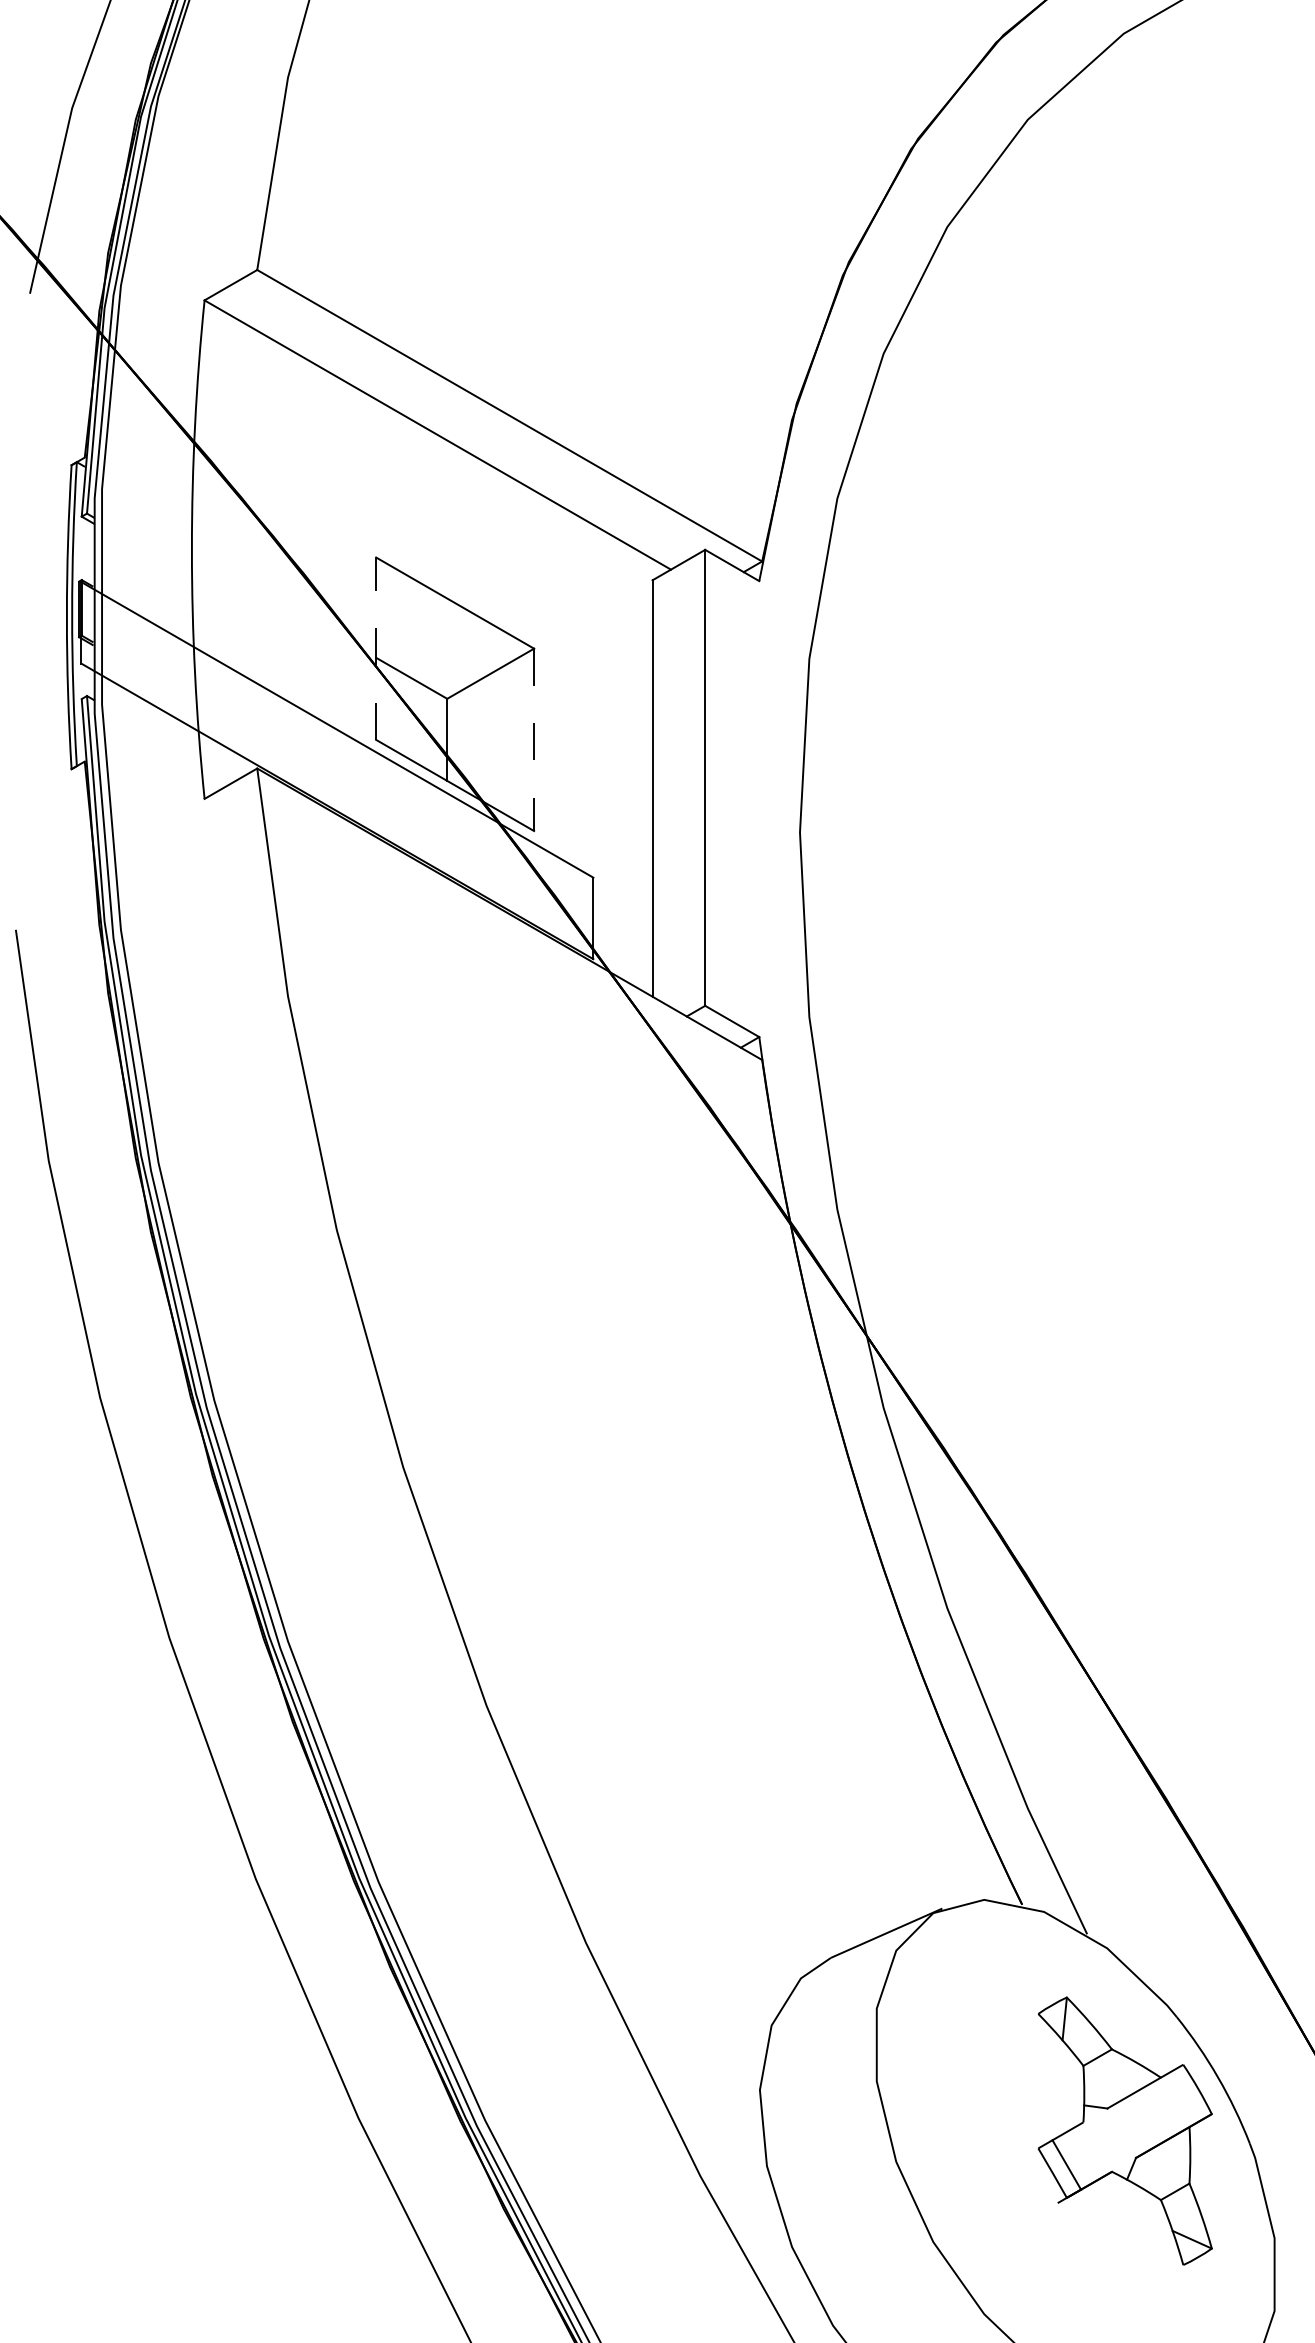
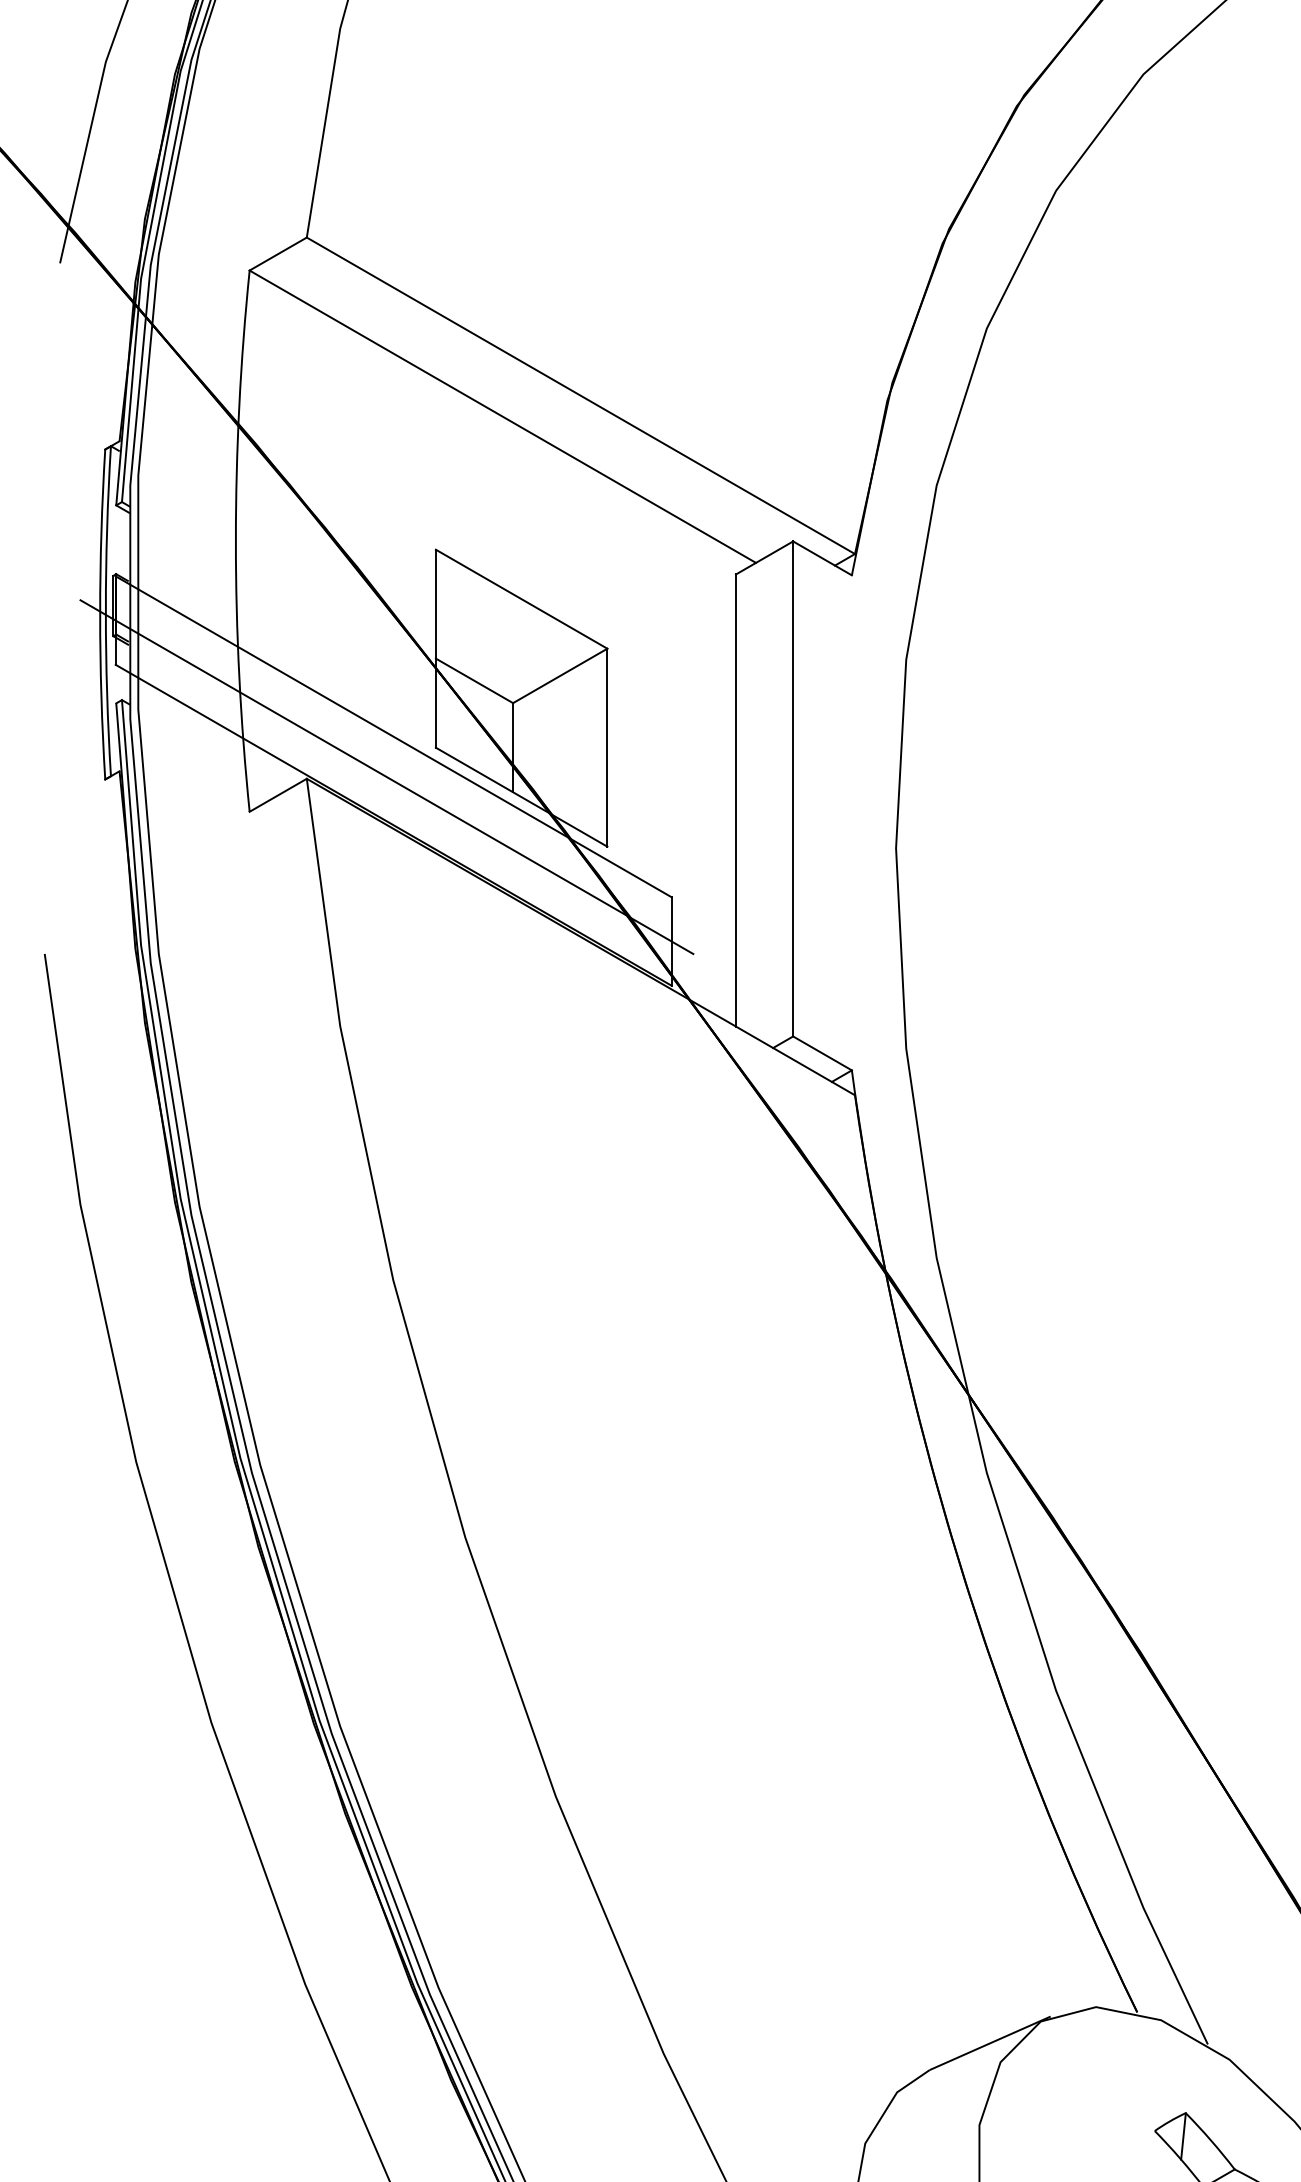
line: (376, 648) -> (436, 648), dashed -> solid
line: (534, 740) -> (607, 748), dashed -> solid
line: (331, 766) -> (387, 776), added

